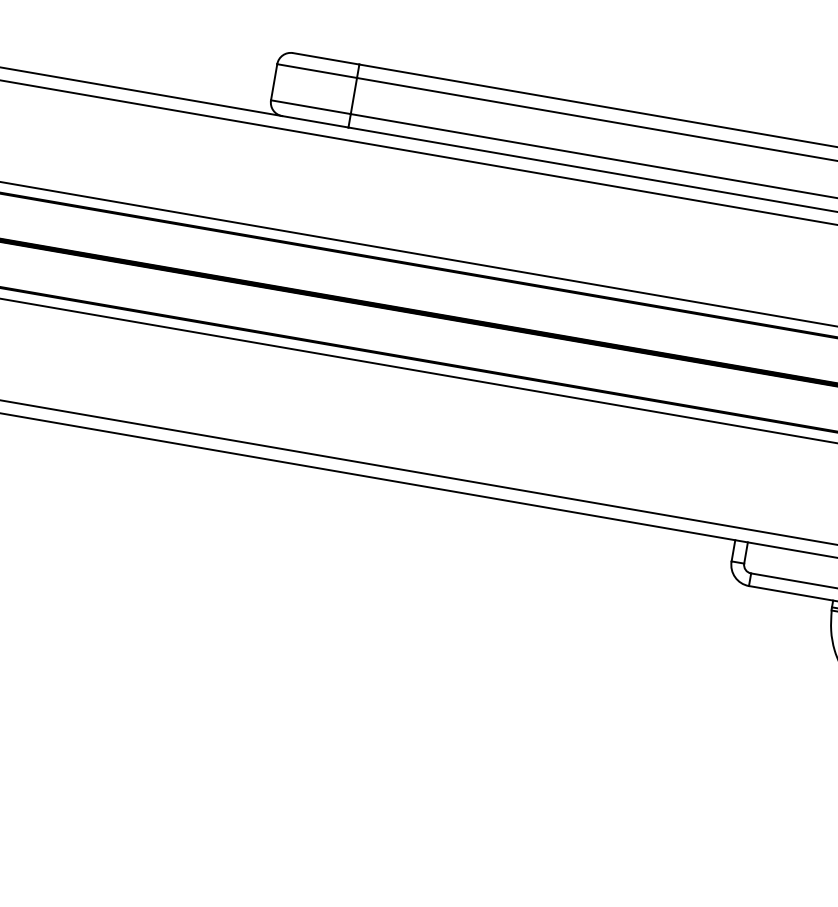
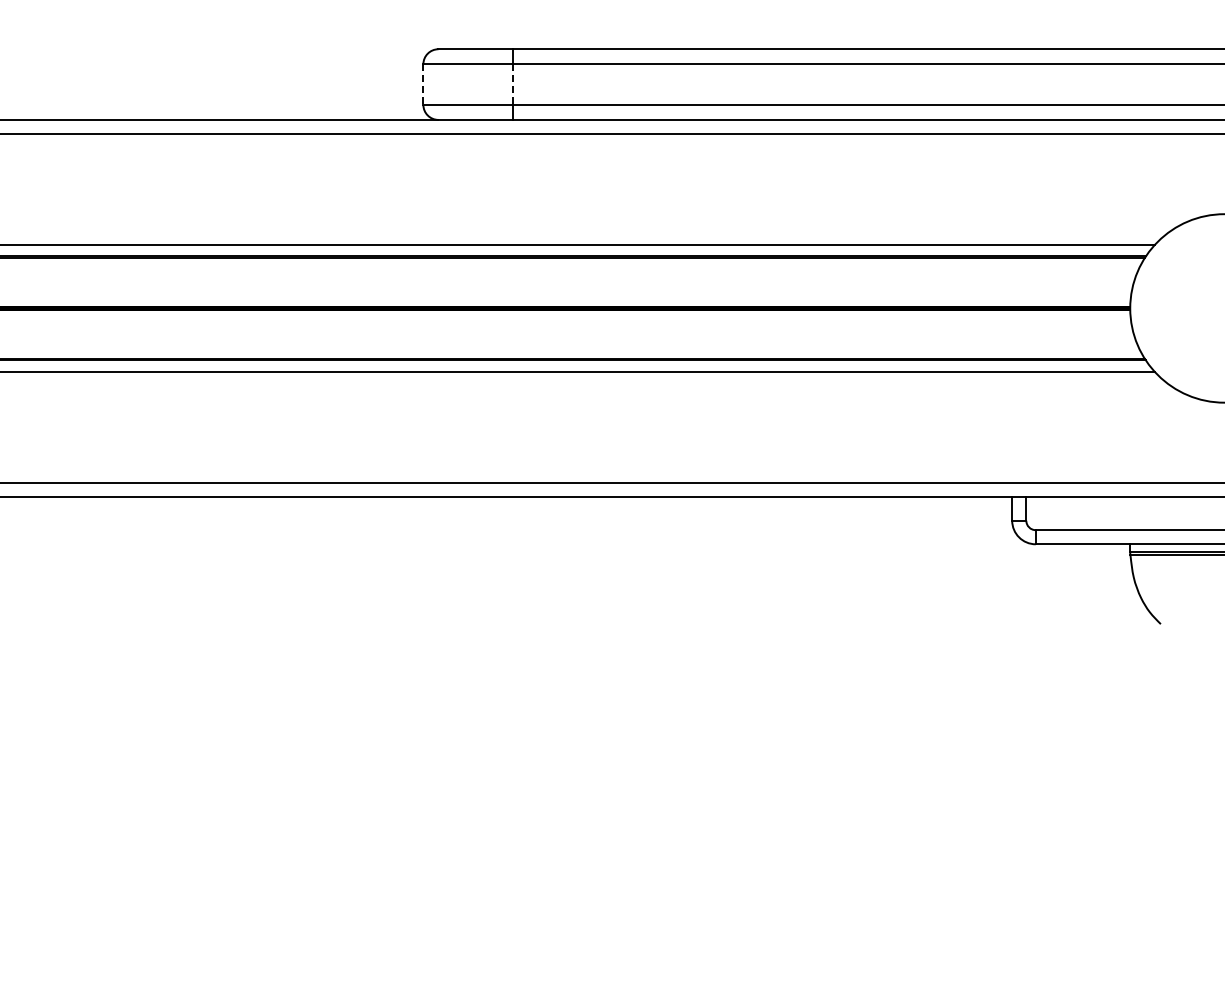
line: (274, 83) -> (423, 85), solid -> dashed
line: (353, 96) -> (512, 85), solid -> dashed

